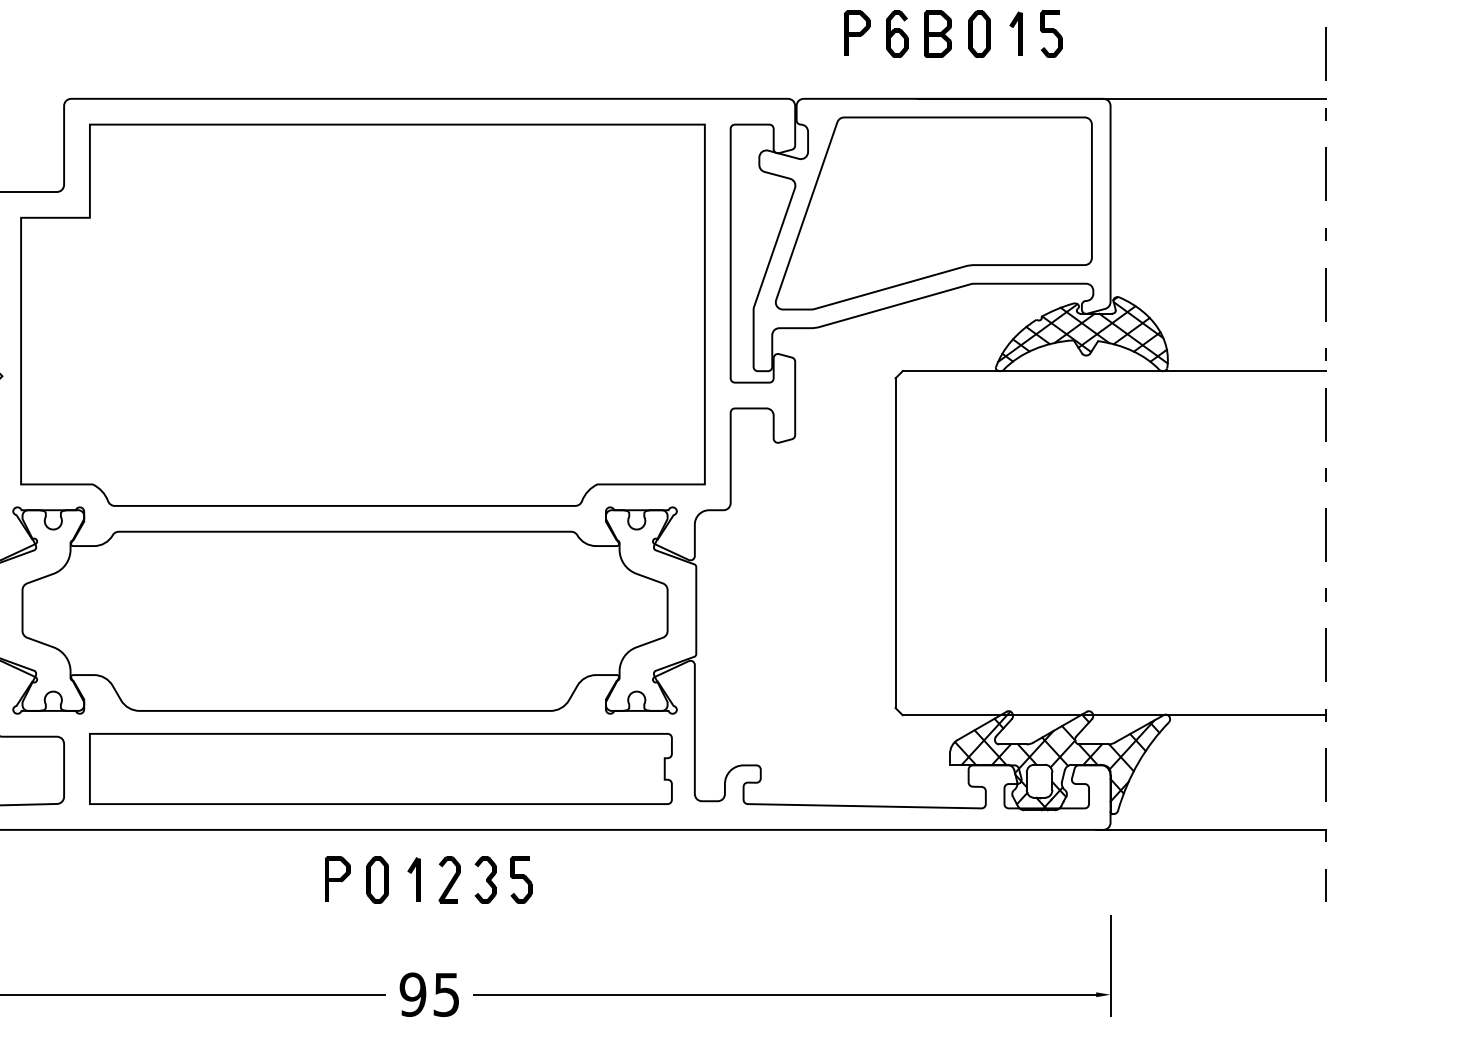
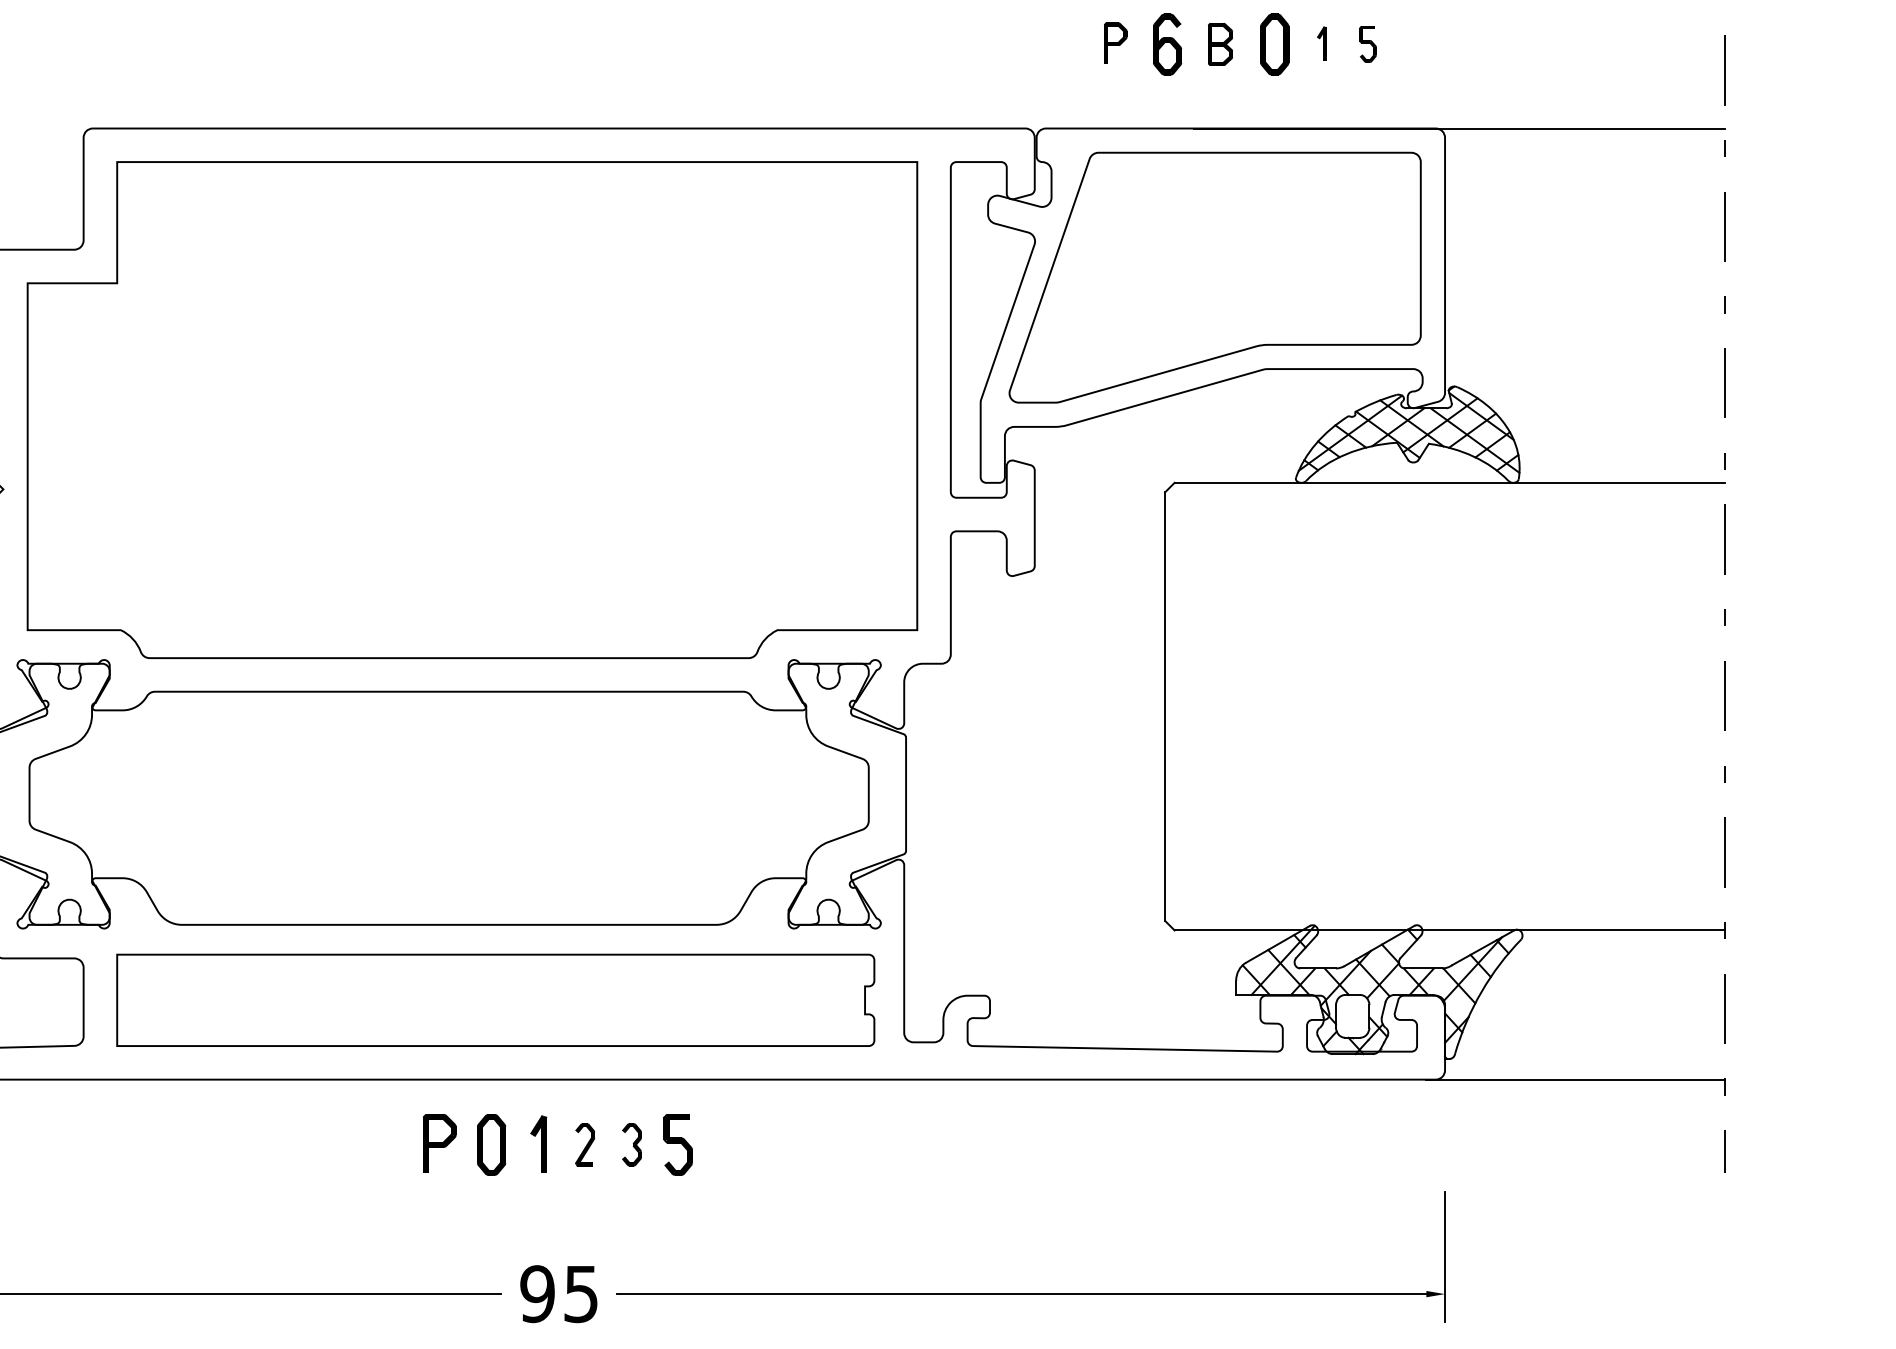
part: (857, 32) -> (1115, 42), size x0.7
part: (937, 33) -> (1219, 43), size x0.7
part: (1015, 33) -> (1321, 43), size x0.6
part: (1051, 33) -> (1368, 43), size x0.6
part: (449, 879) -> (585, 1144), size x0.7
part: (485, 879) -> (631, 1144), size x0.7

